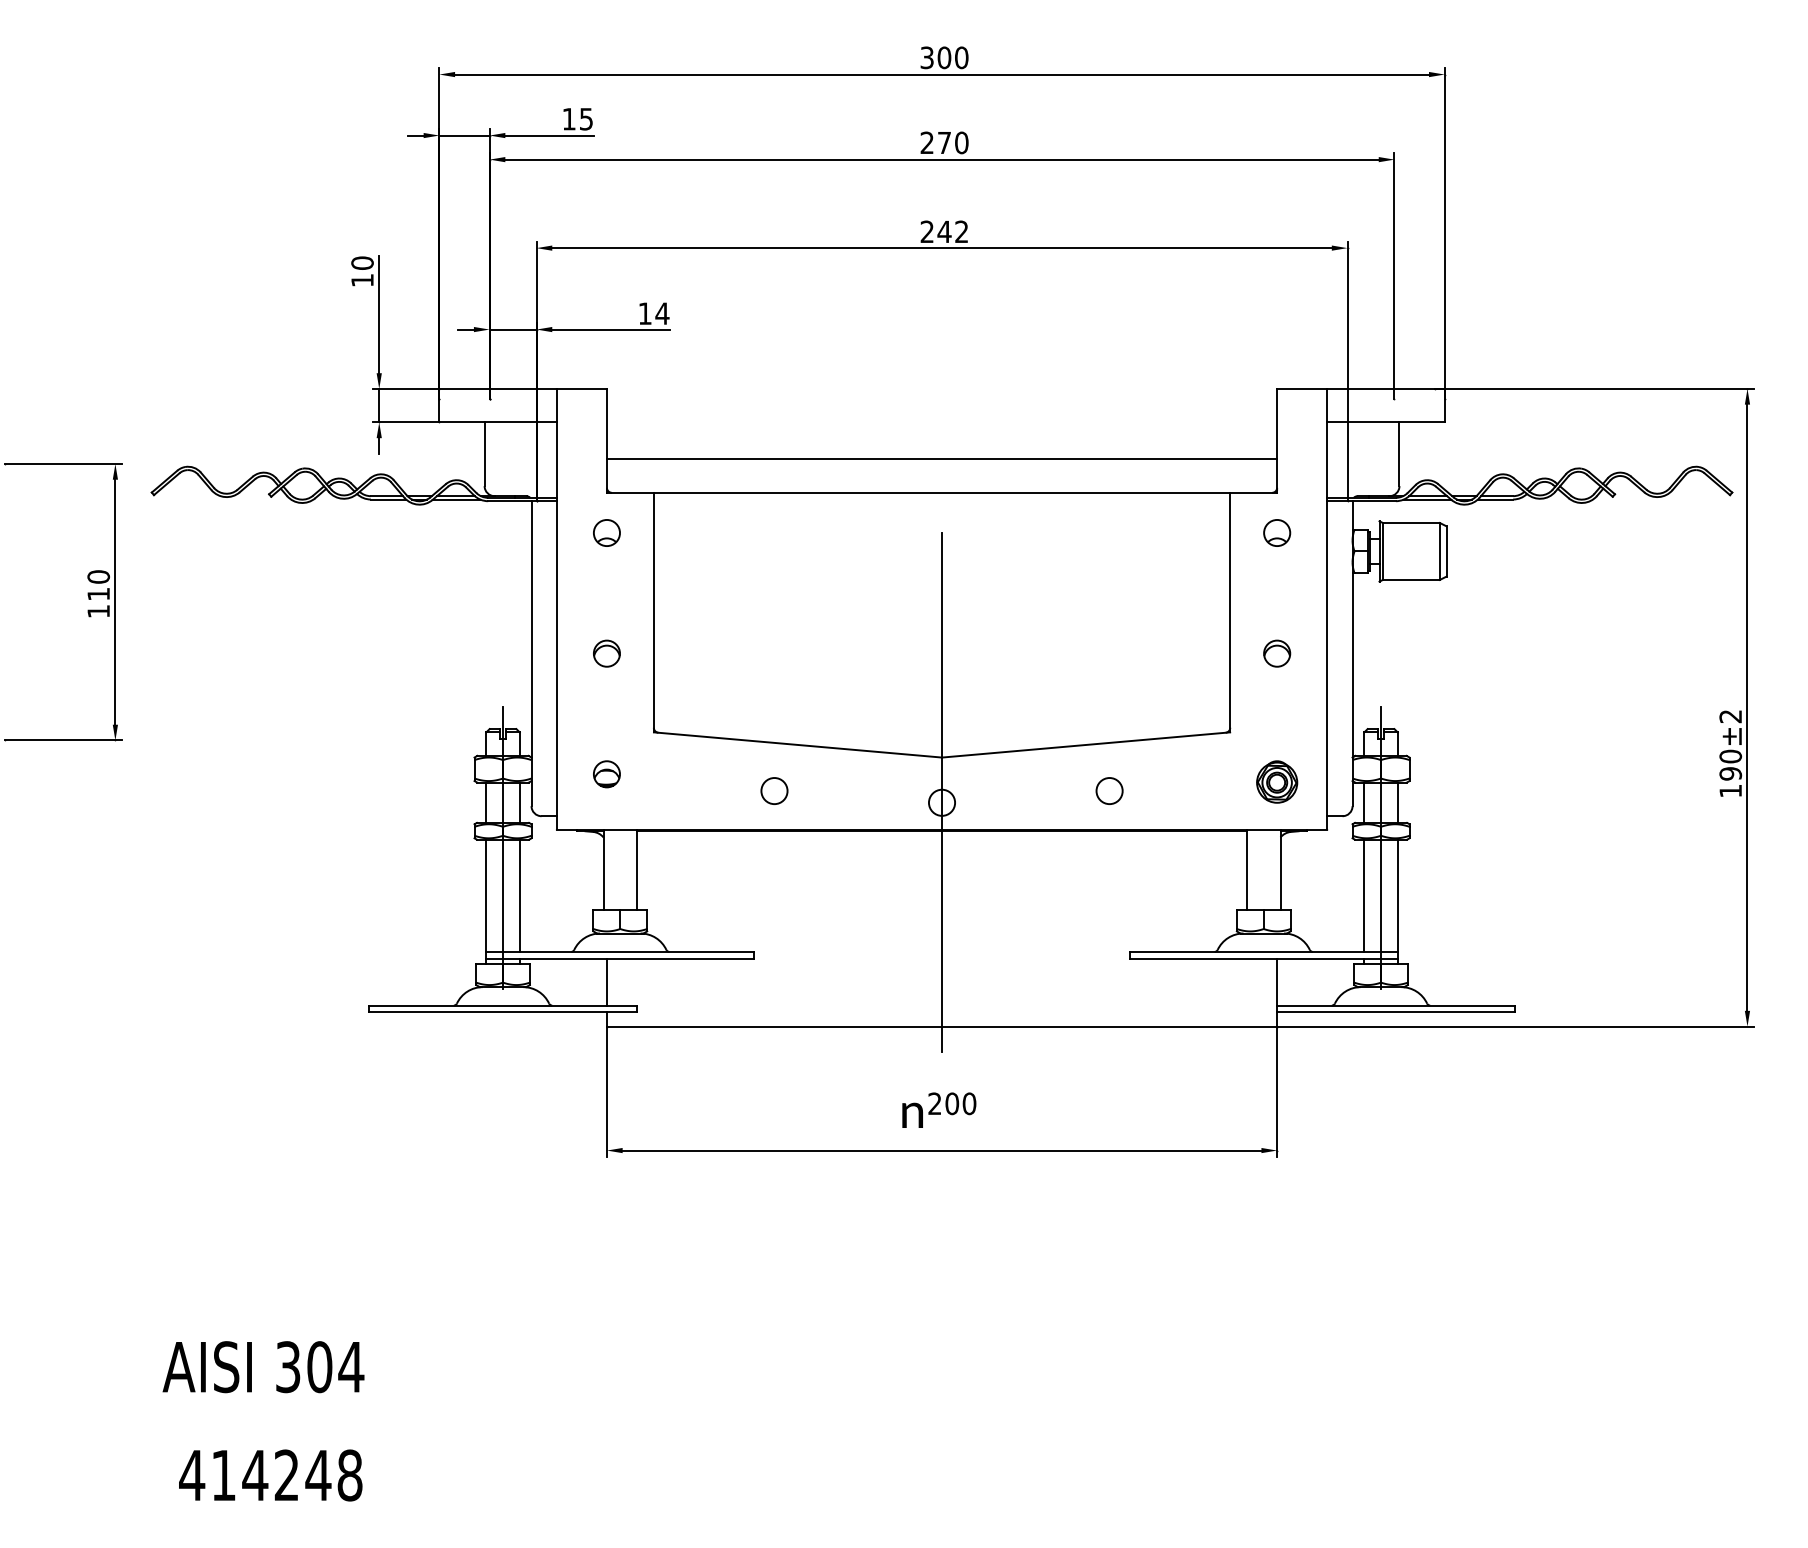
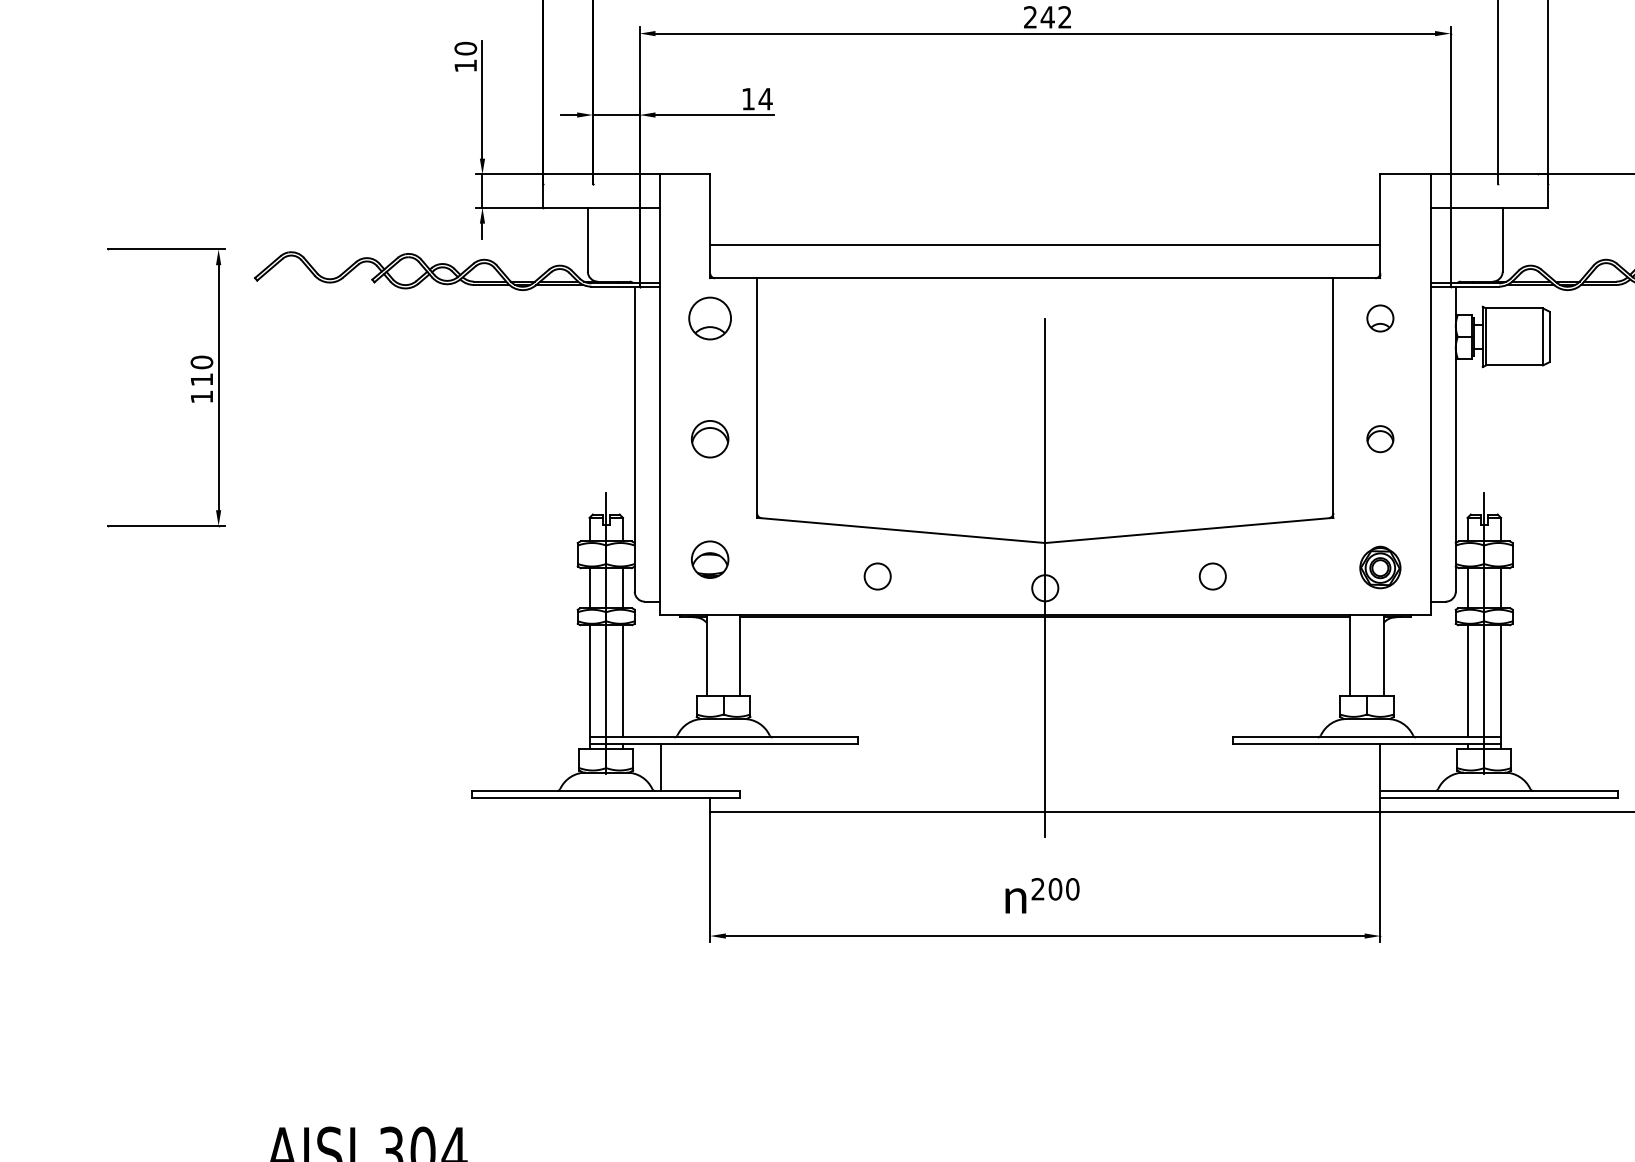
part: (606, 532) -> (709, 317), size x1.6
part: (606, 653) -> (709, 438), size x1.4
part: (606, 774) -> (709, 559), size x1.4
line: (606, 981) -> (660, 766), moved

